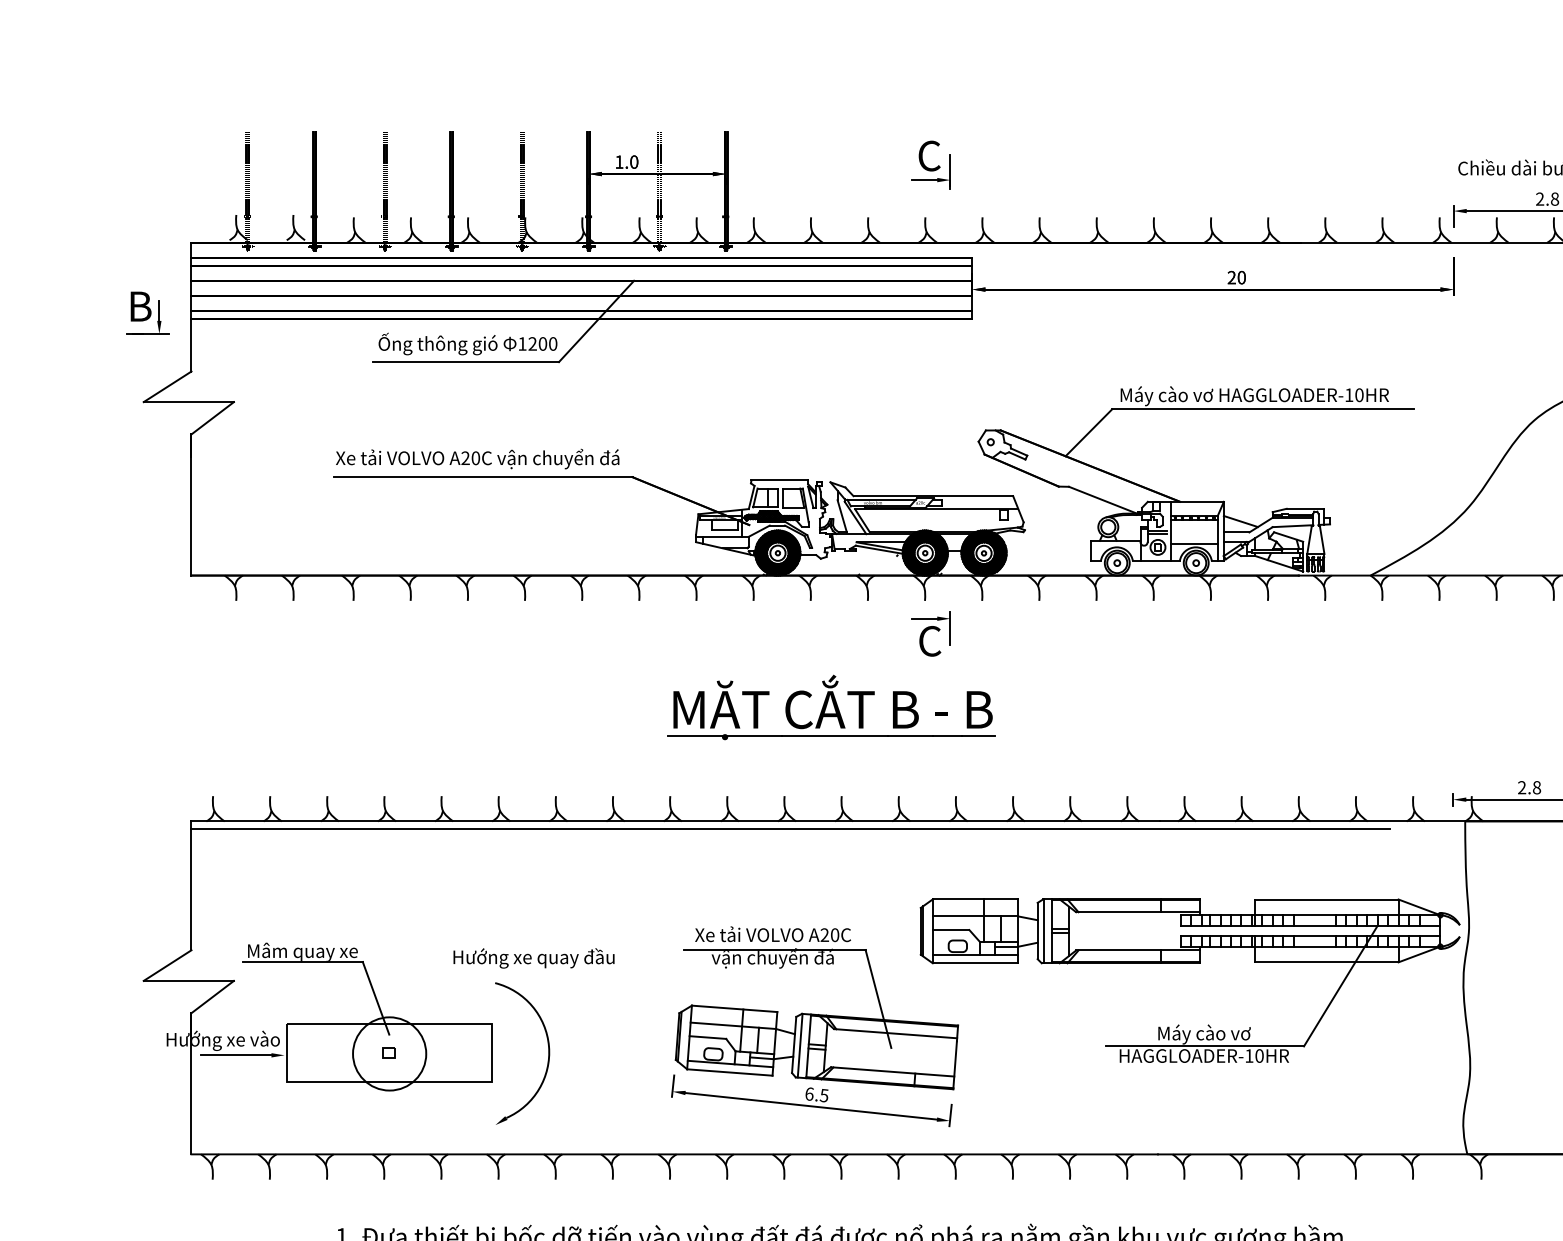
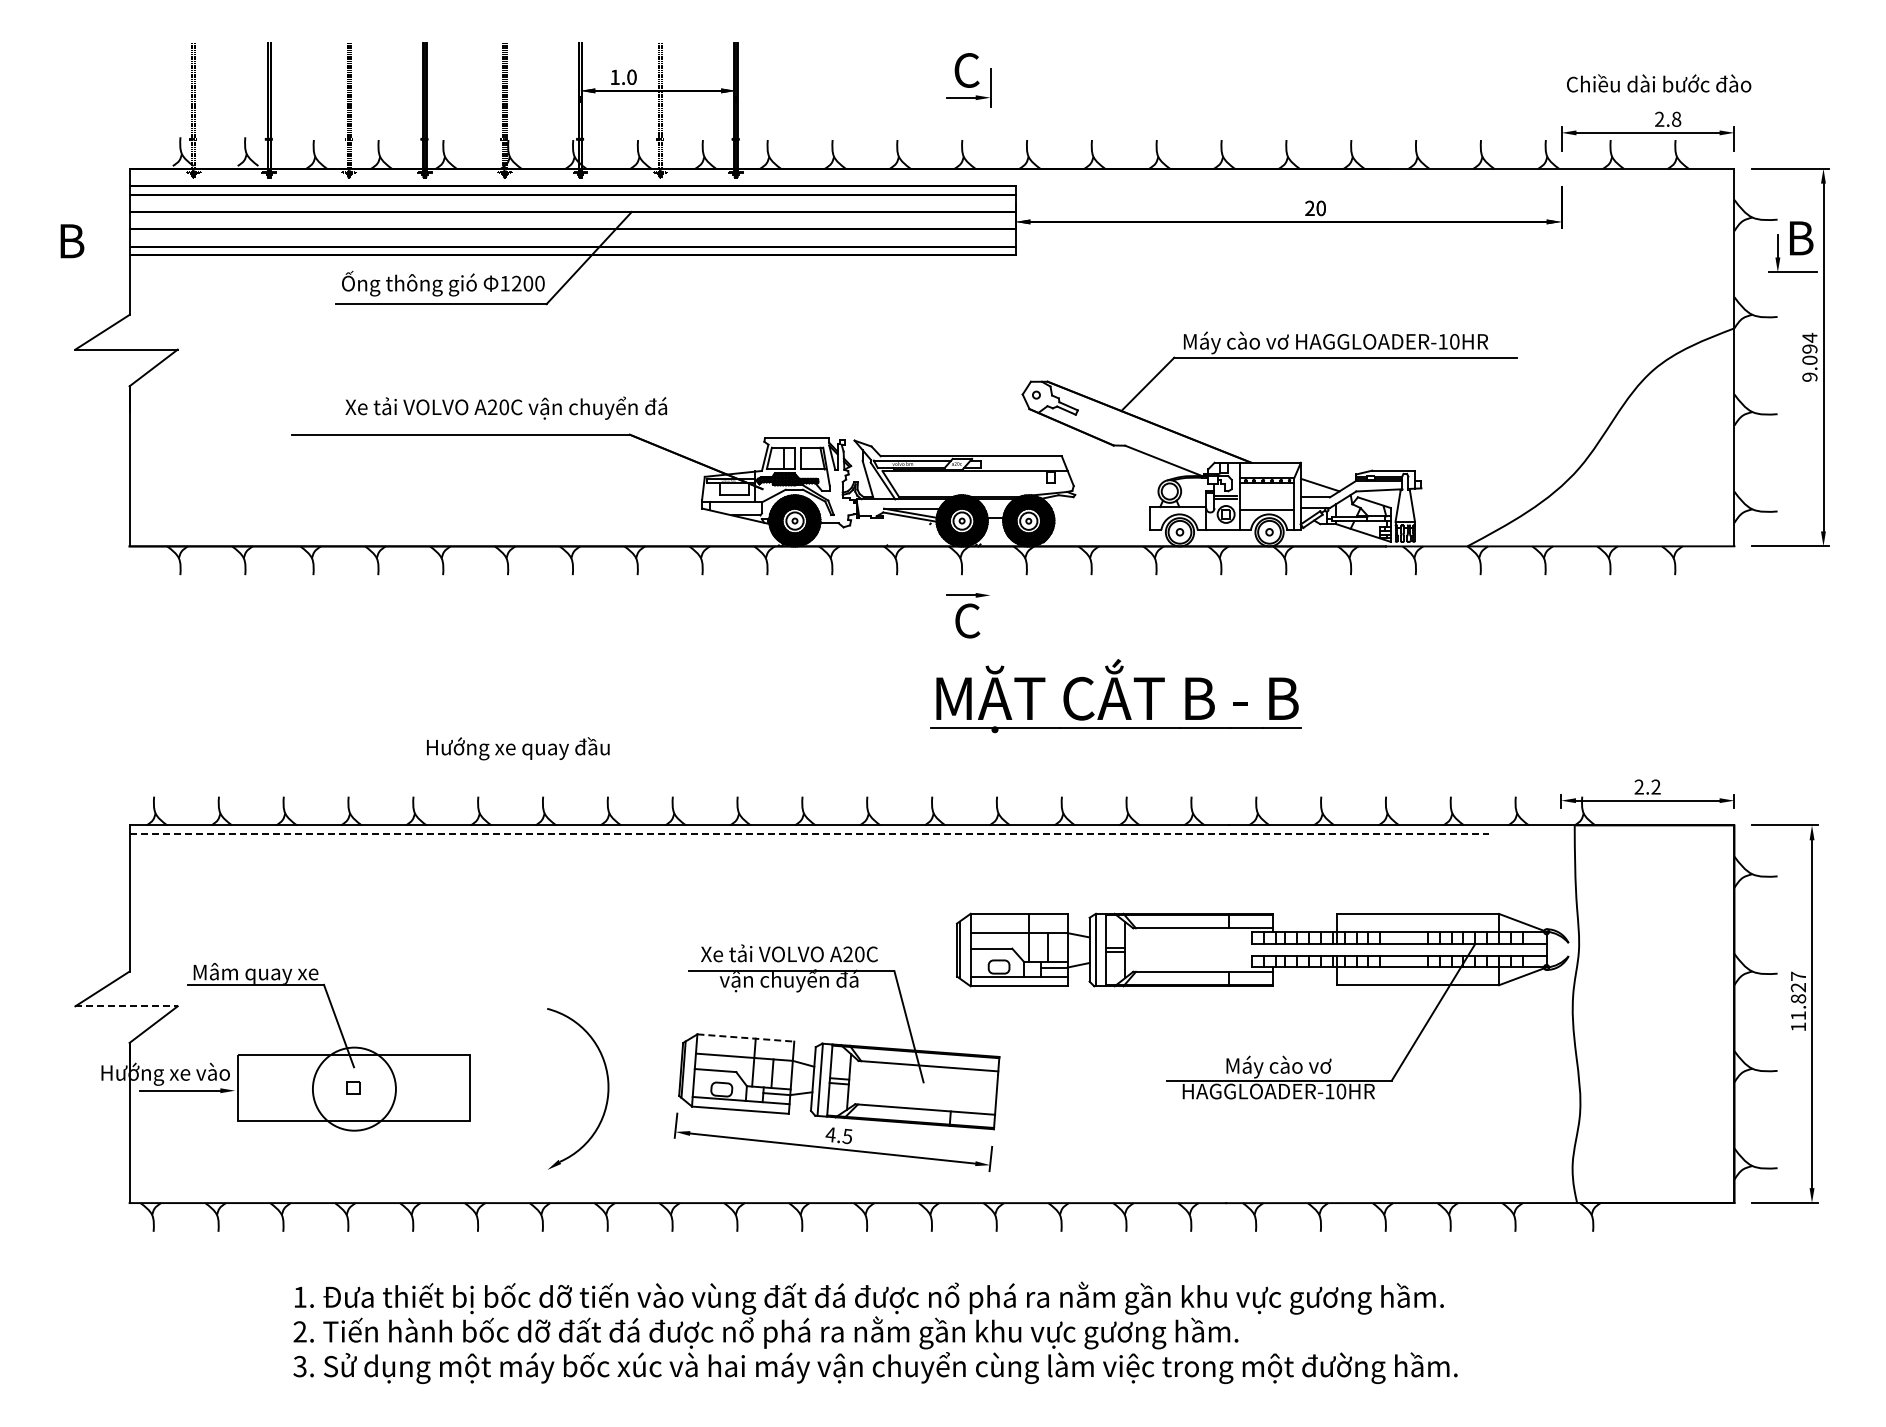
part: (157, 320) -> (90, 257), removed
text: (476, 458) -> (505, 407), moved
line: (950, 628) -> (990, 606), removed
part: (831, 707) -> (1115, 696), moved
text: (1536, 787) -> (1655, 786), 2.8 -> 2.2
line: (790, 829) -> (809, 834), solid -> dashed
text: (534, 958) -> (518, 748), moved
line: (189, 981) -> (127, 1006), solid -> dashed
line: (734, 1008) -> (745, 1037), solid -> dashed
part: (548, 1053) -> (607, 1088), moved
text: (809, 1093) -> (830, 1134), 6.5 -> 4.5

